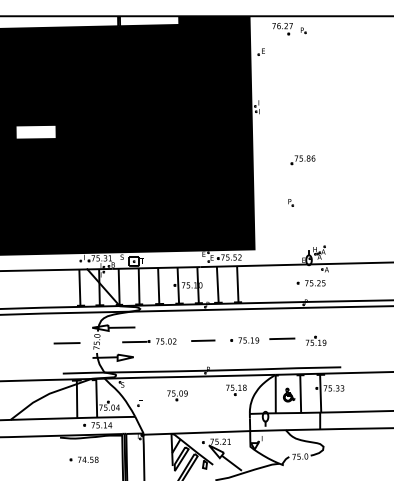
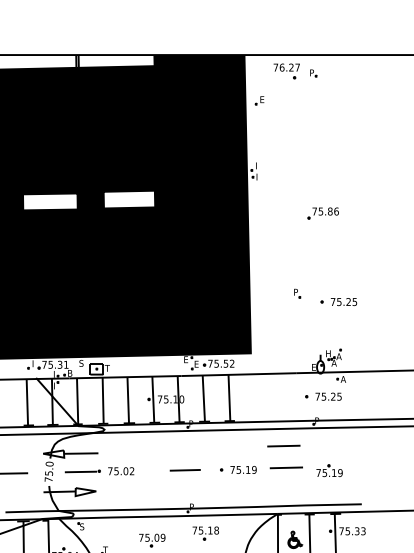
fill: (159, 129) -> (129, 199), removed
fill: (97, 130) -> (49, 201), removed
part: (302, 160) -> (322, 214), moved
part: (322, 209) -> (337, 302), added
line: (280, 321) -> (284, 445), added
part: (149, 341) -> (99, 471), moved
part: (236, 390) -> (206, 533), moved

